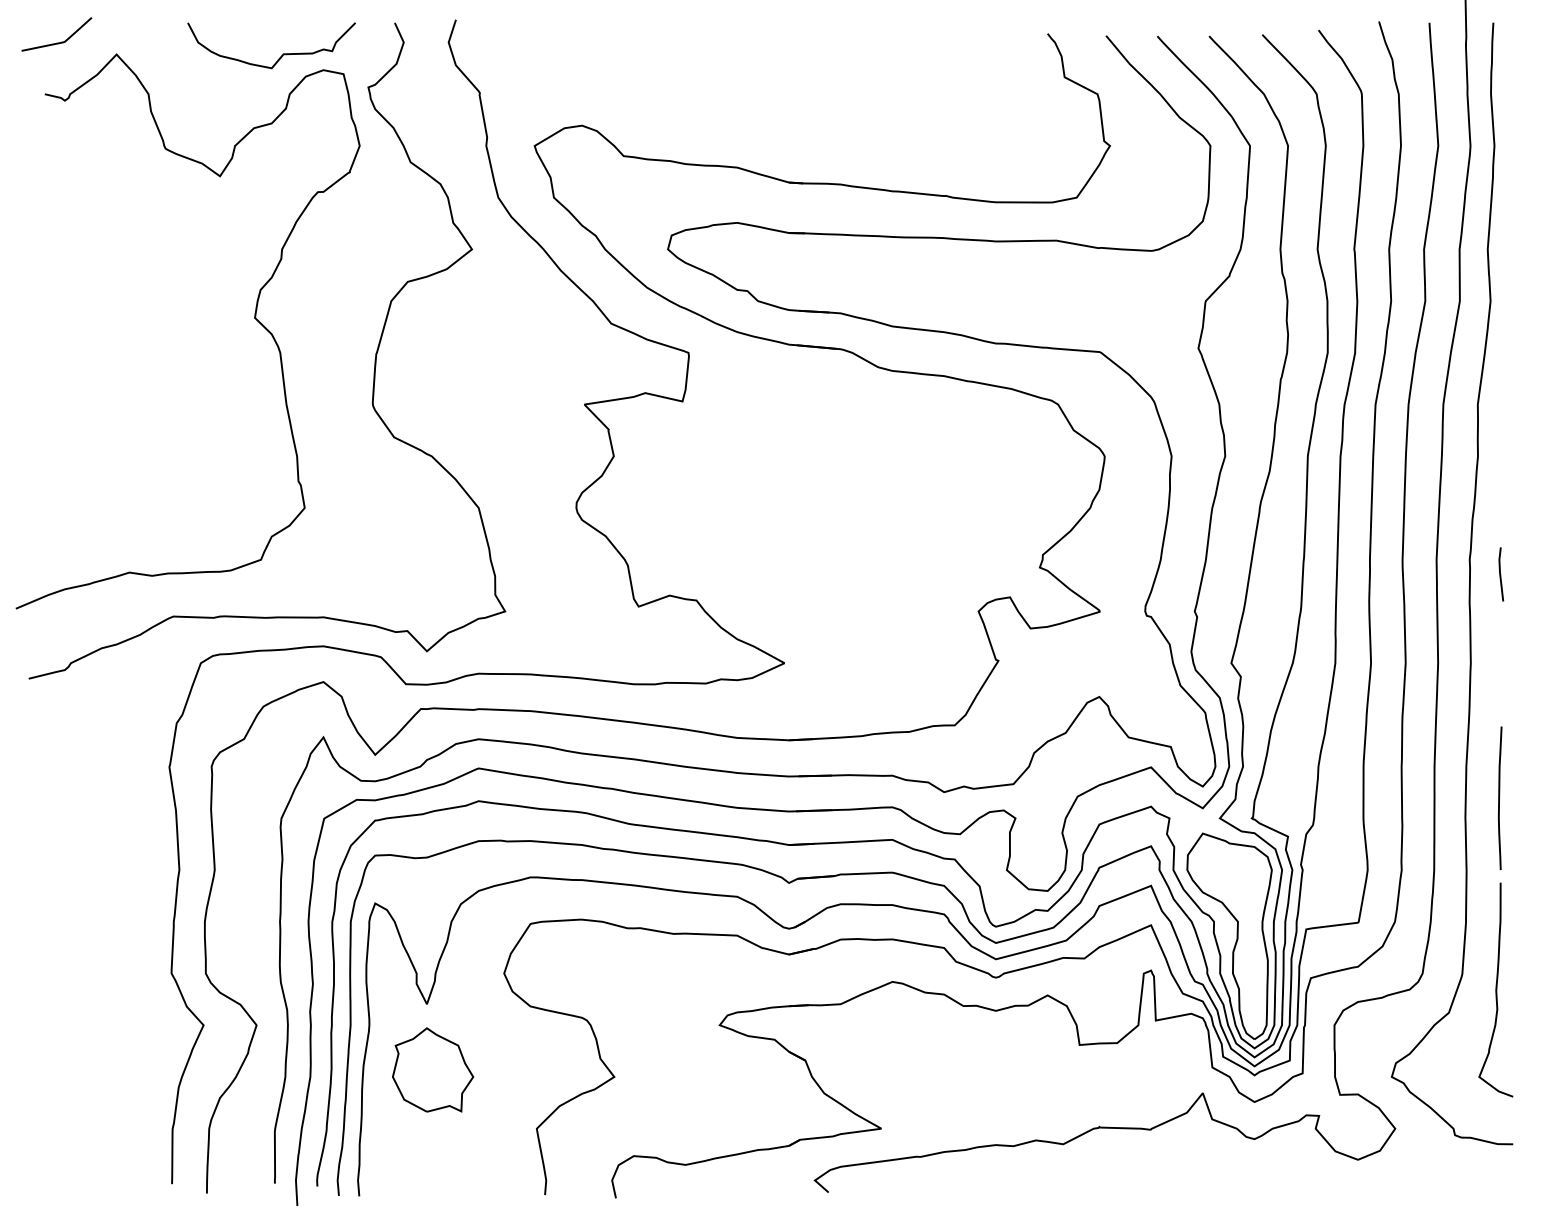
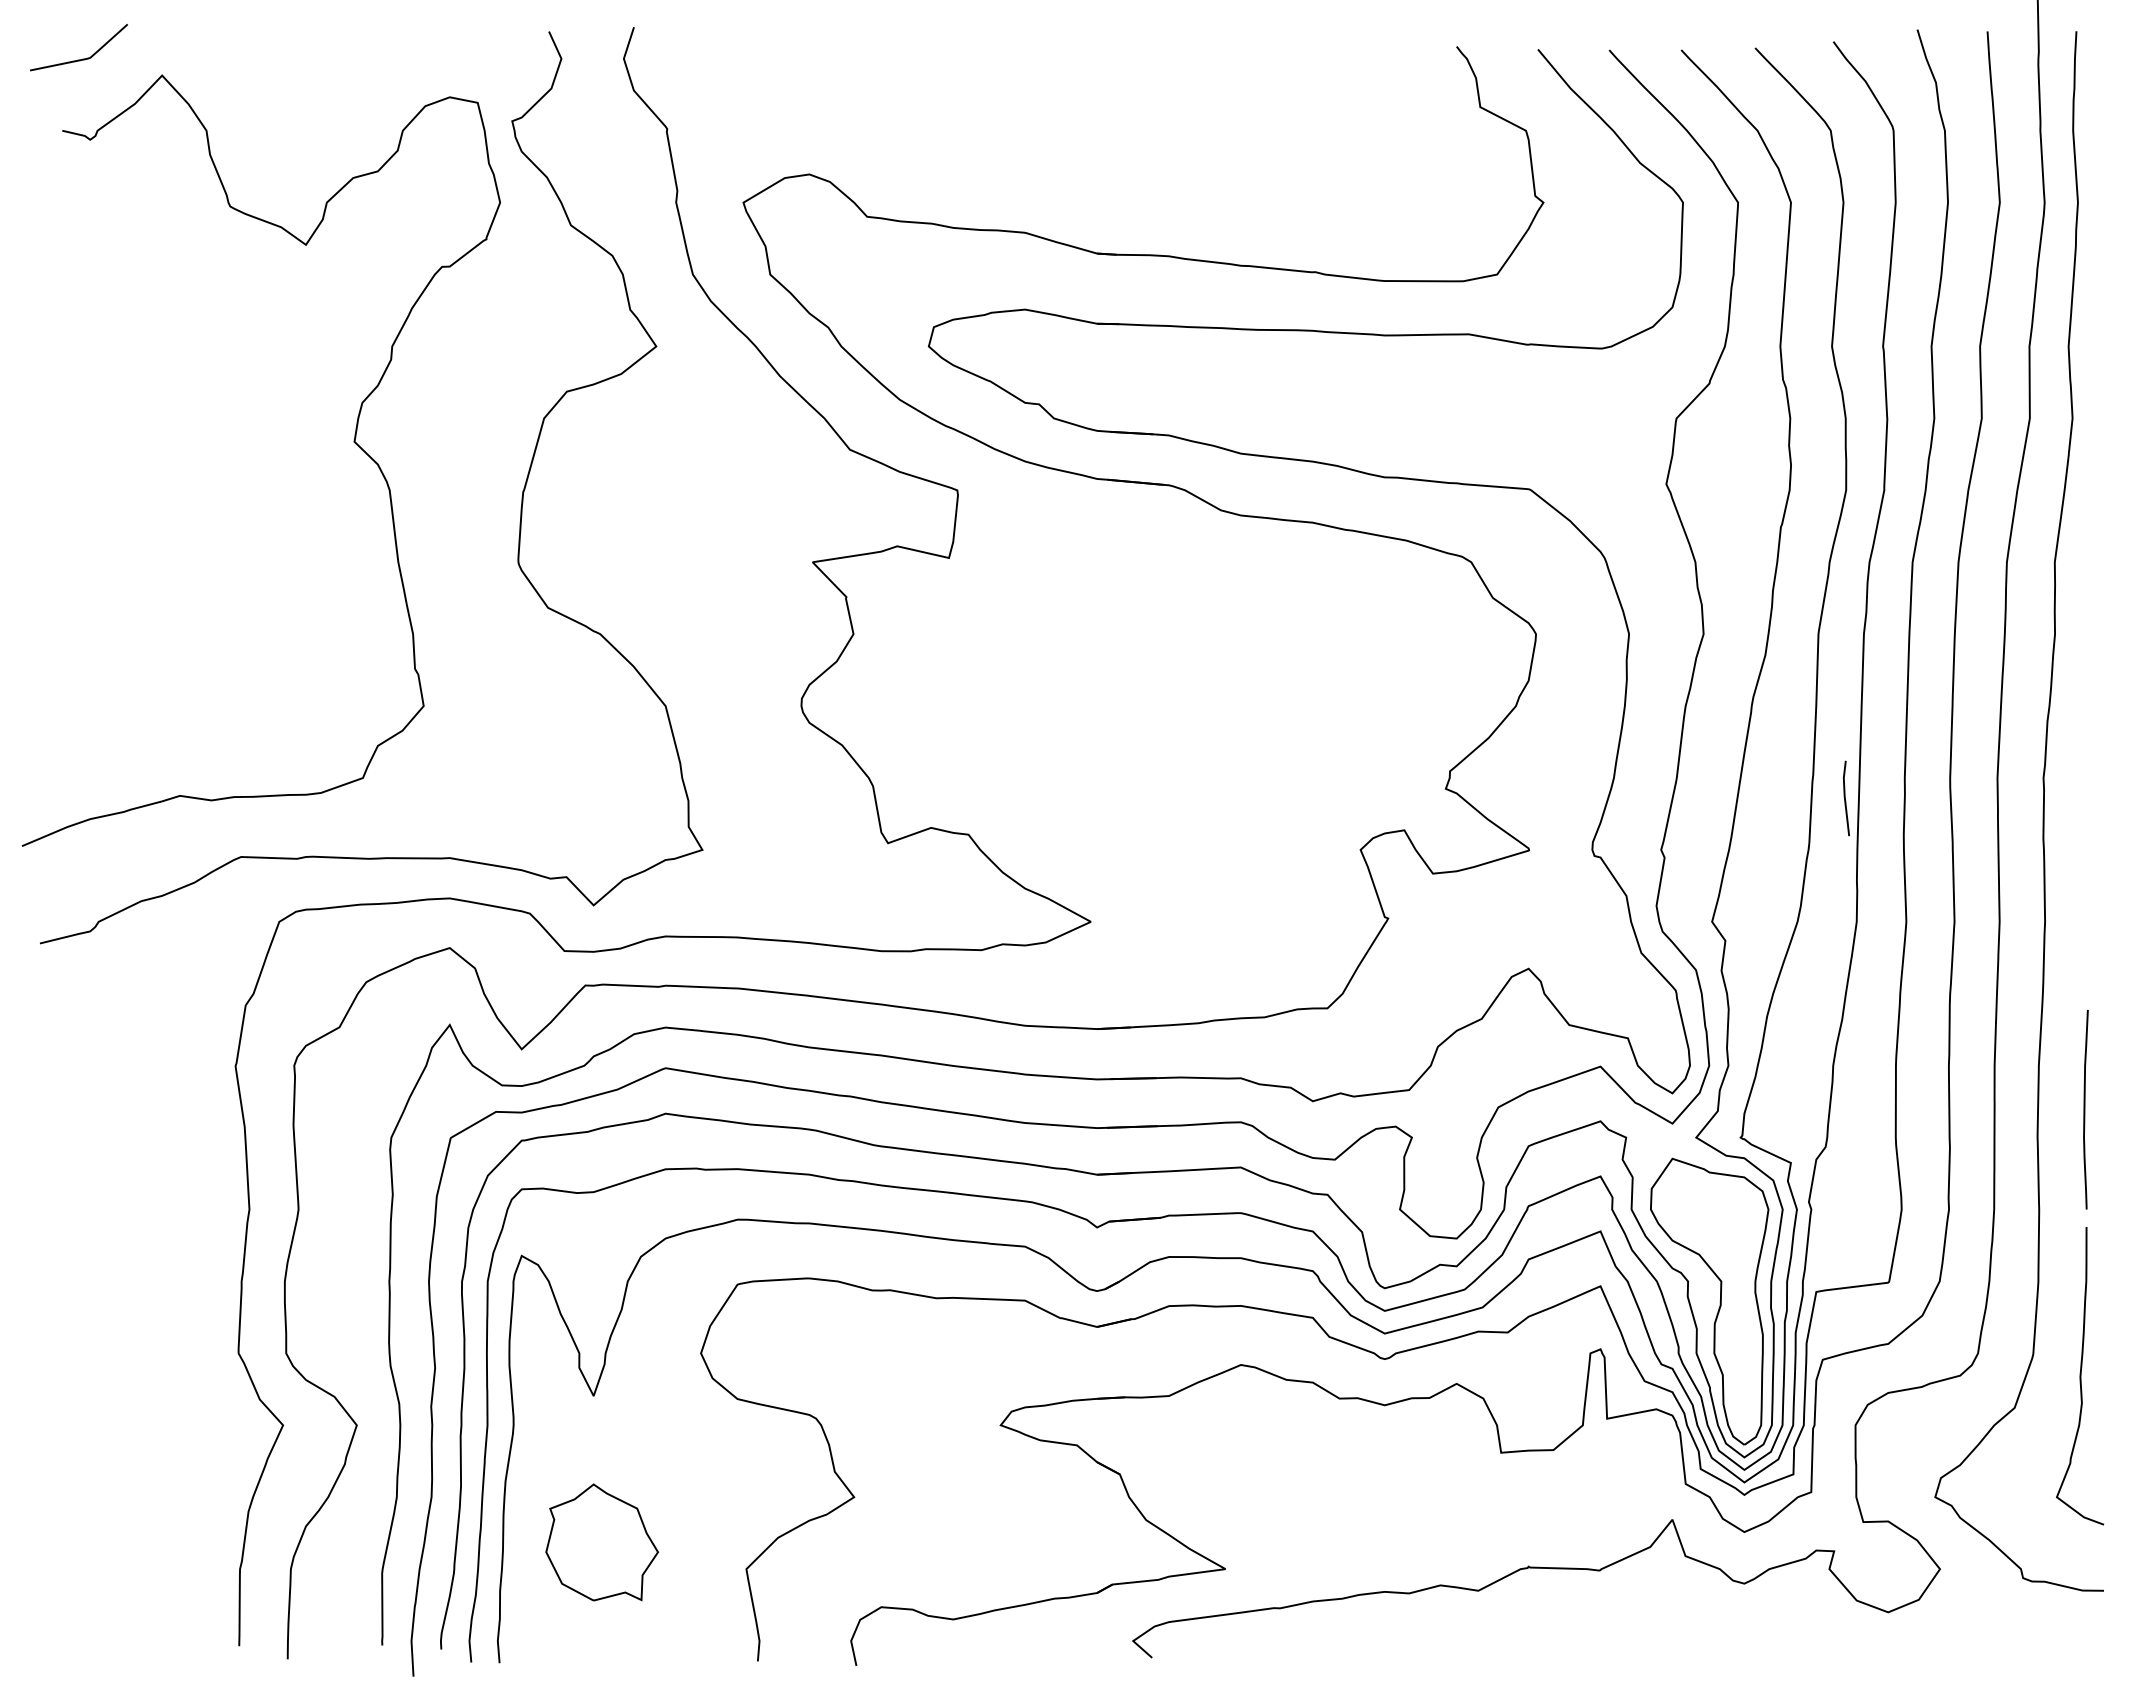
curve: (282, 54) -> (392, 75), removed
line: (1500, 574) -> (1845, 798), moved
part: (432, 1070) -> (601, 1542), moved

